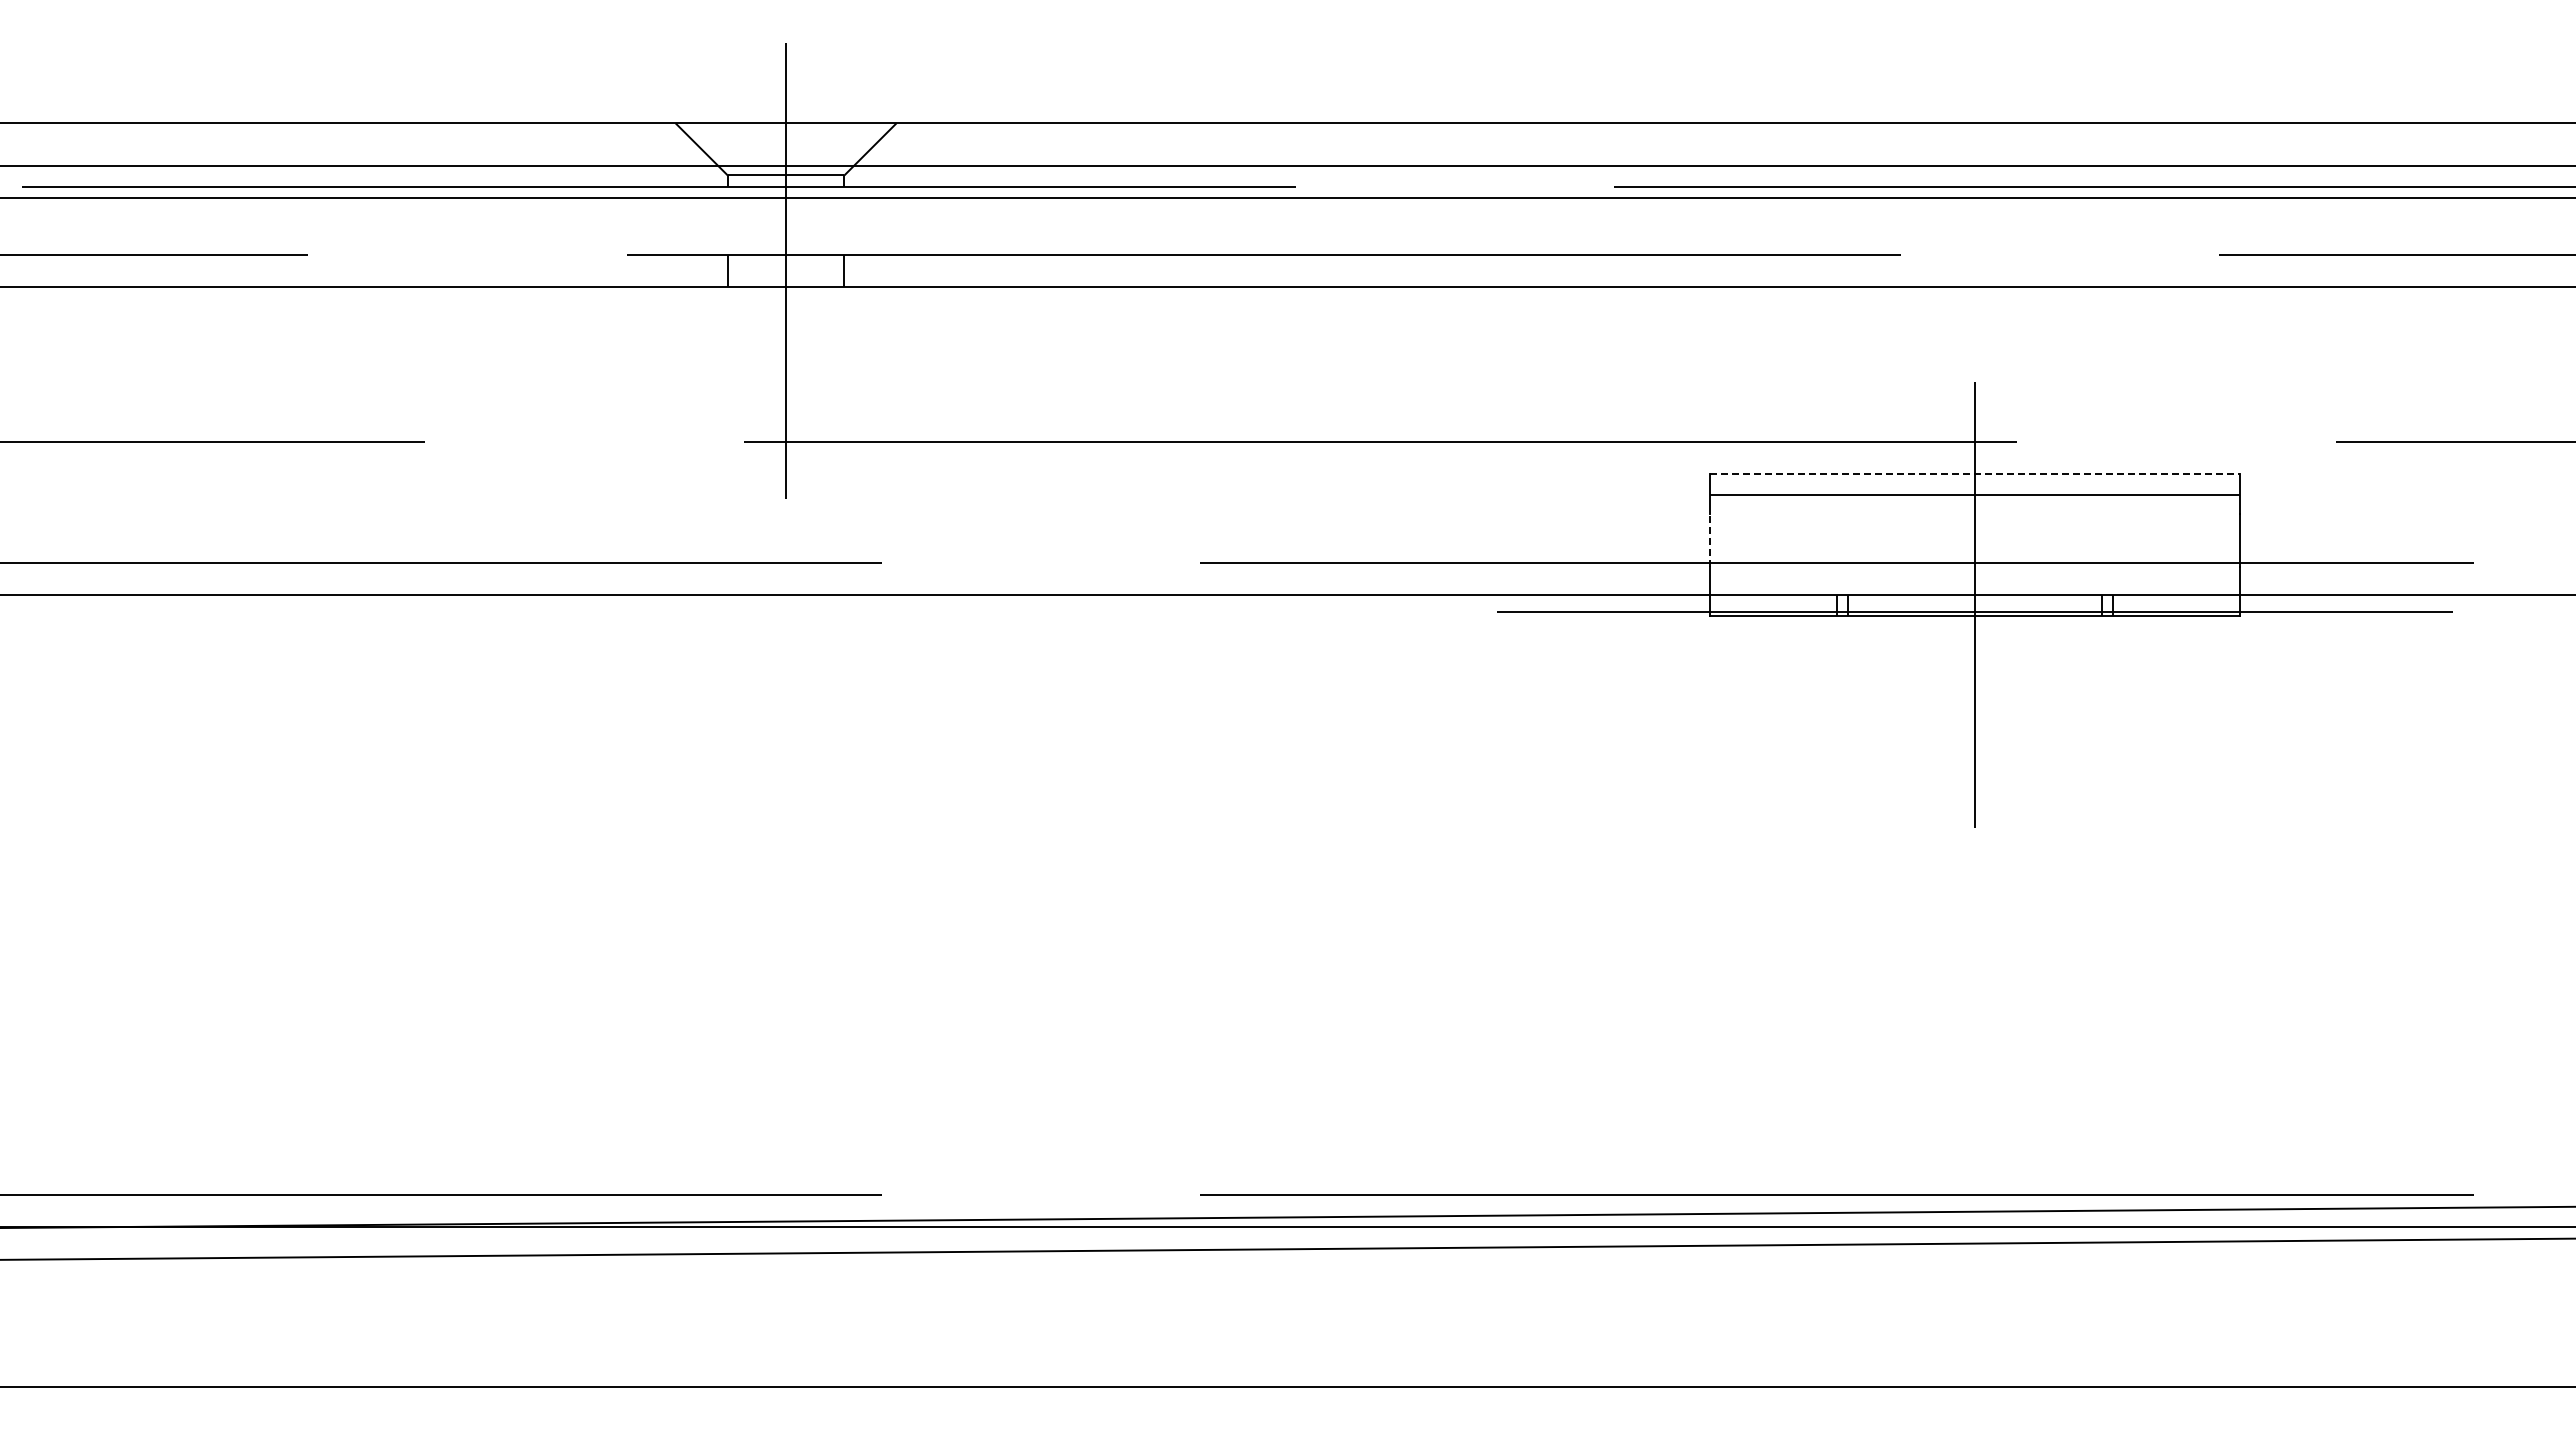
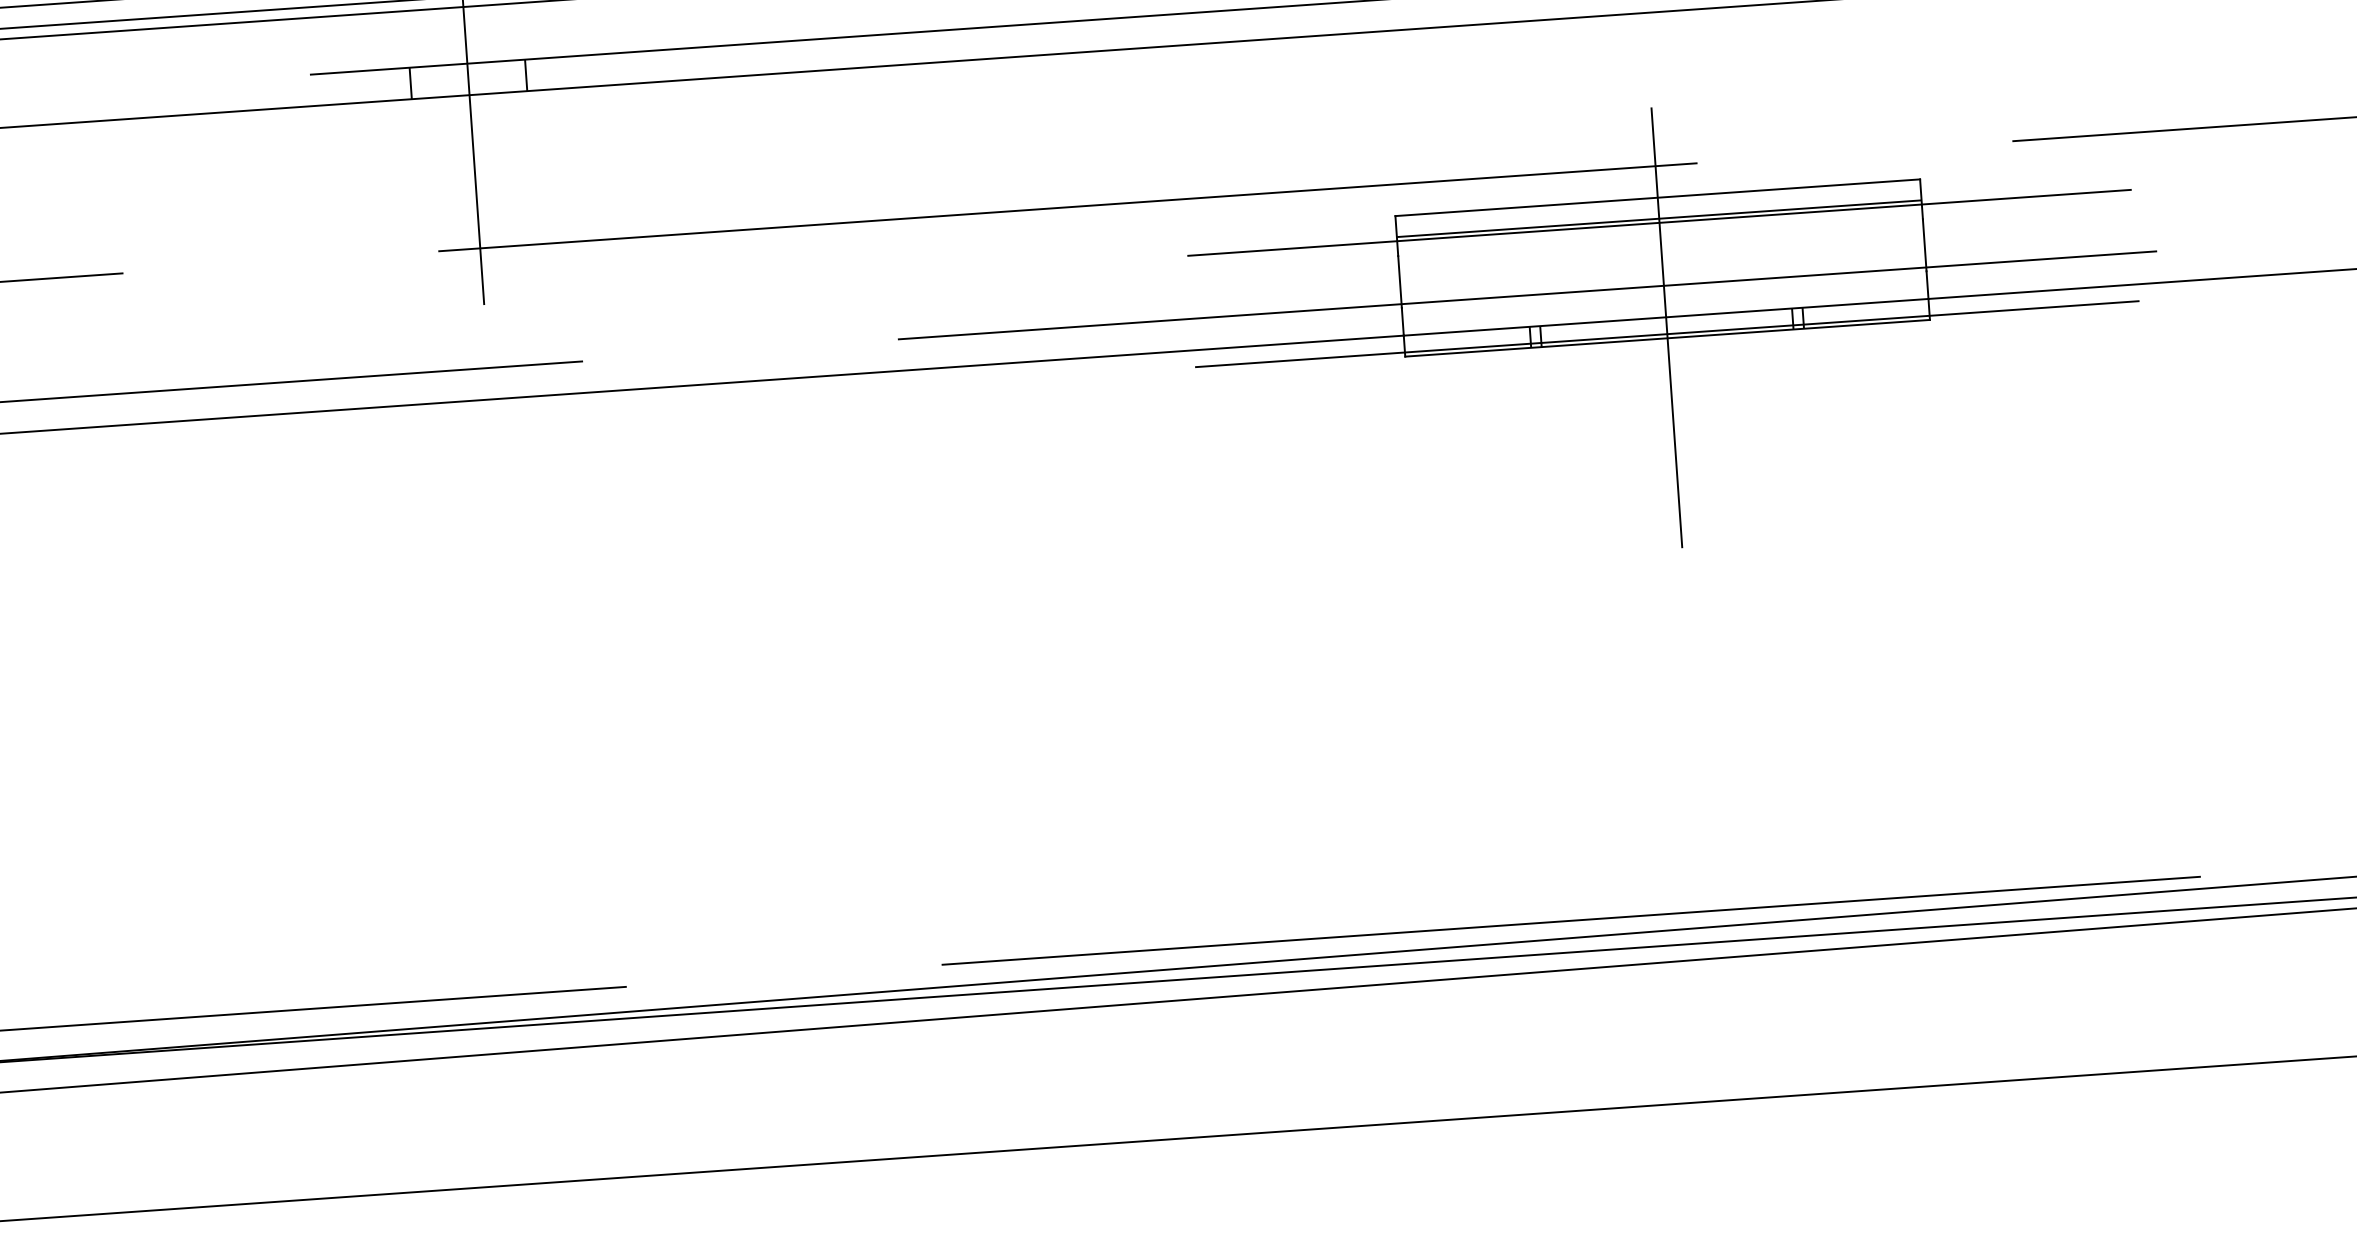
line: (1975, 473) -> (1658, 197), dashed -> solid
line: (1974, 499) -> (1659, 223), added
line: (1709, 539) -> (1399, 281), dashed -> solid

